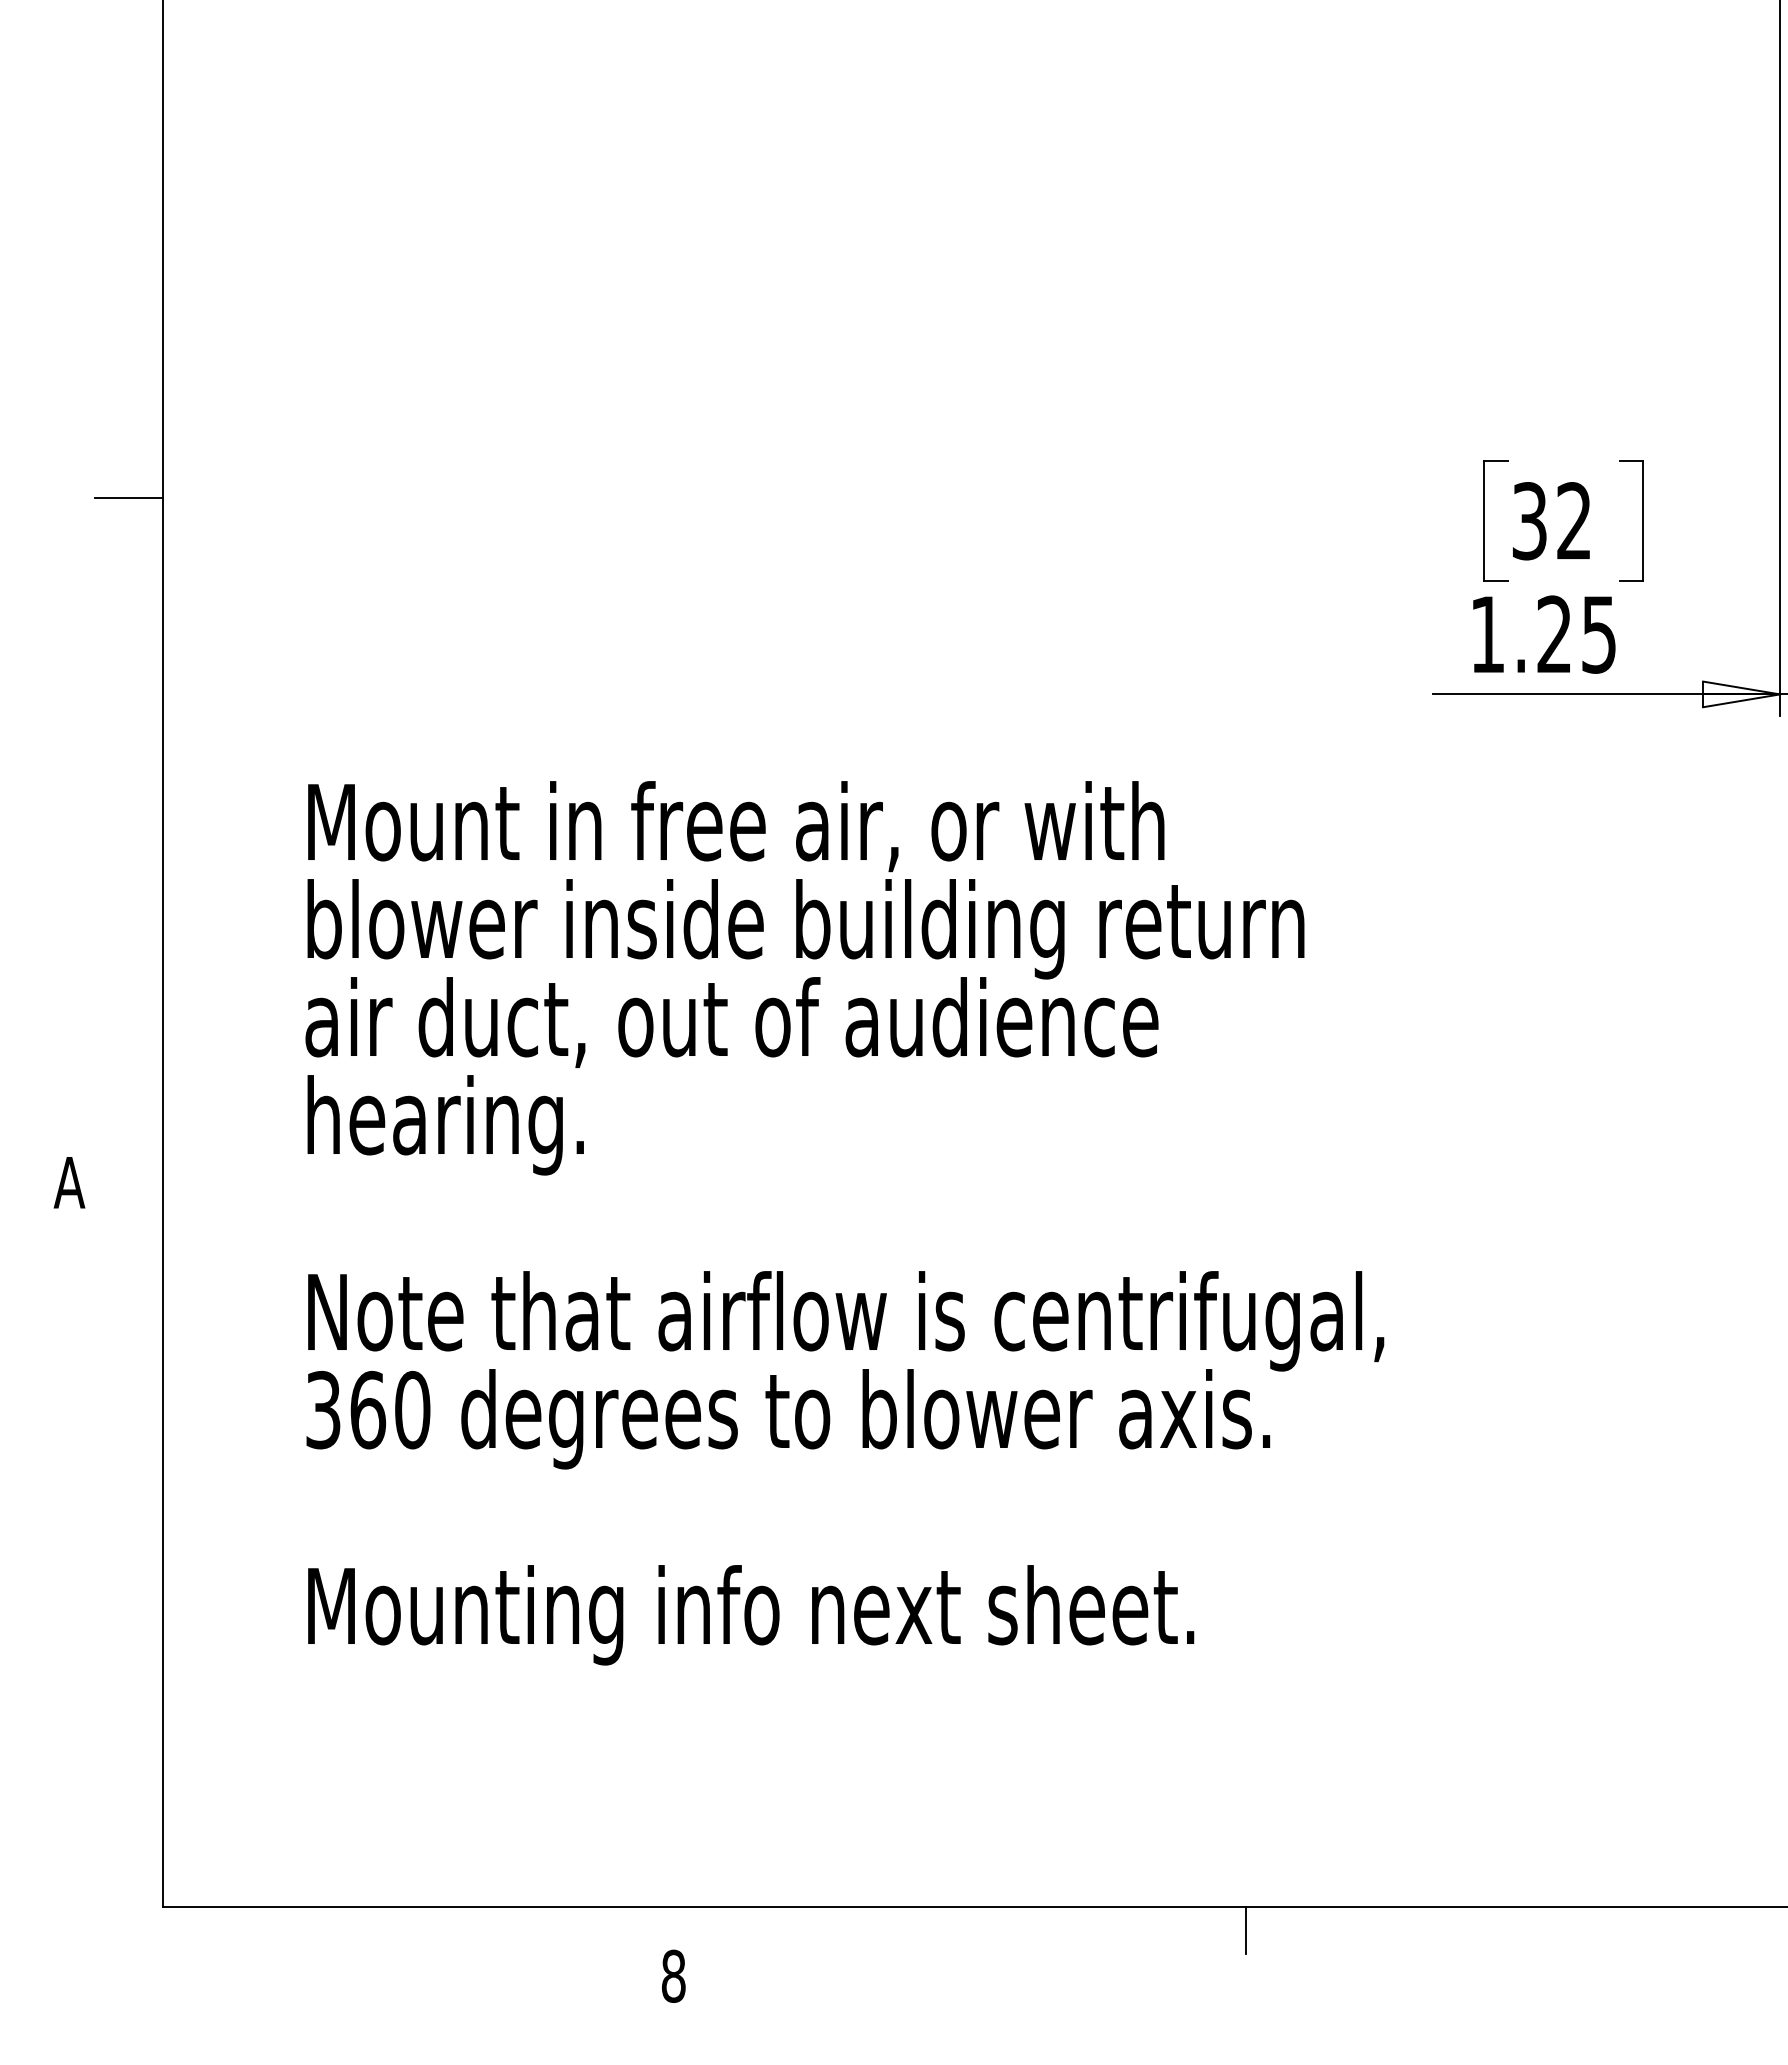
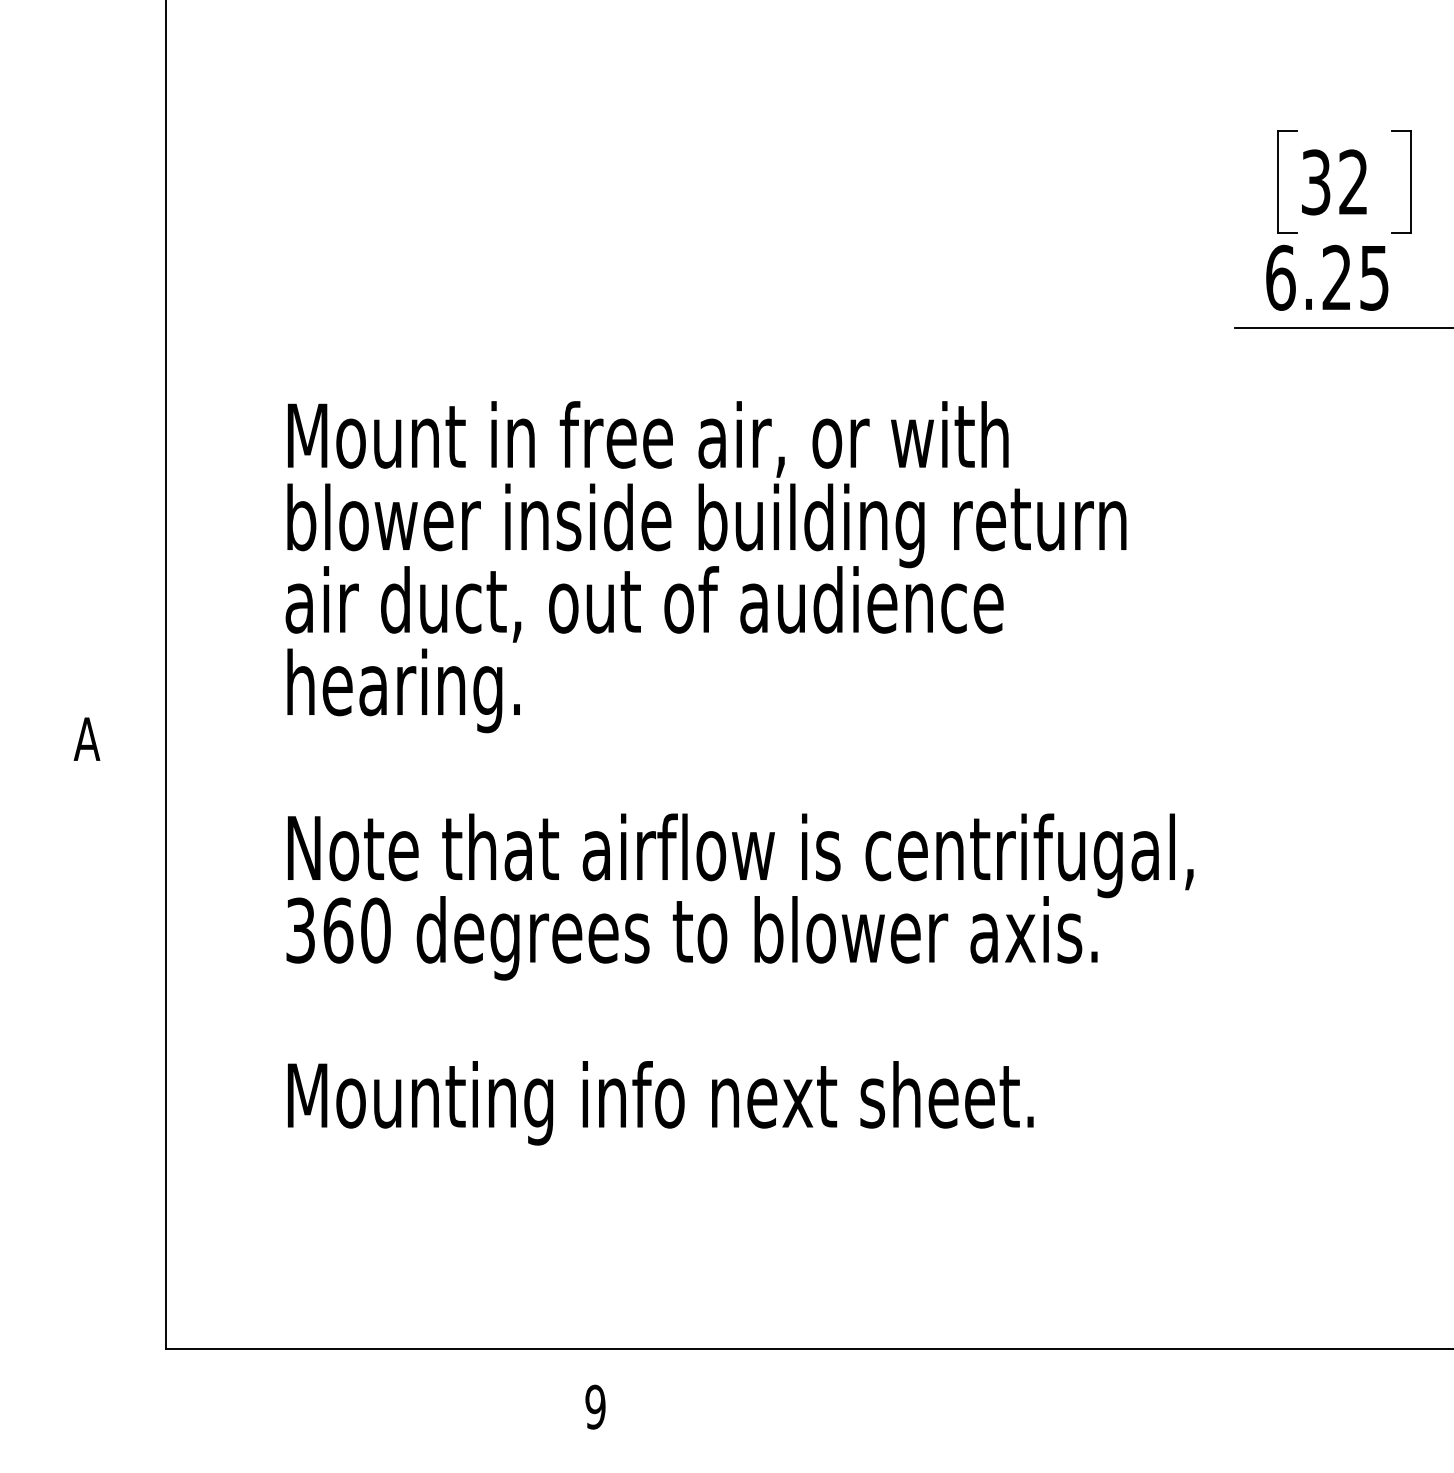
line: (128, 497) -> (136, 162), removed
text: (1487, 634) -> (1280, 277), 1.25 -> 6.25
line: (1246, 1930) -> (1077, 1368), removed
text: (673, 1975) -> (595, 1406), 8 -> 9

